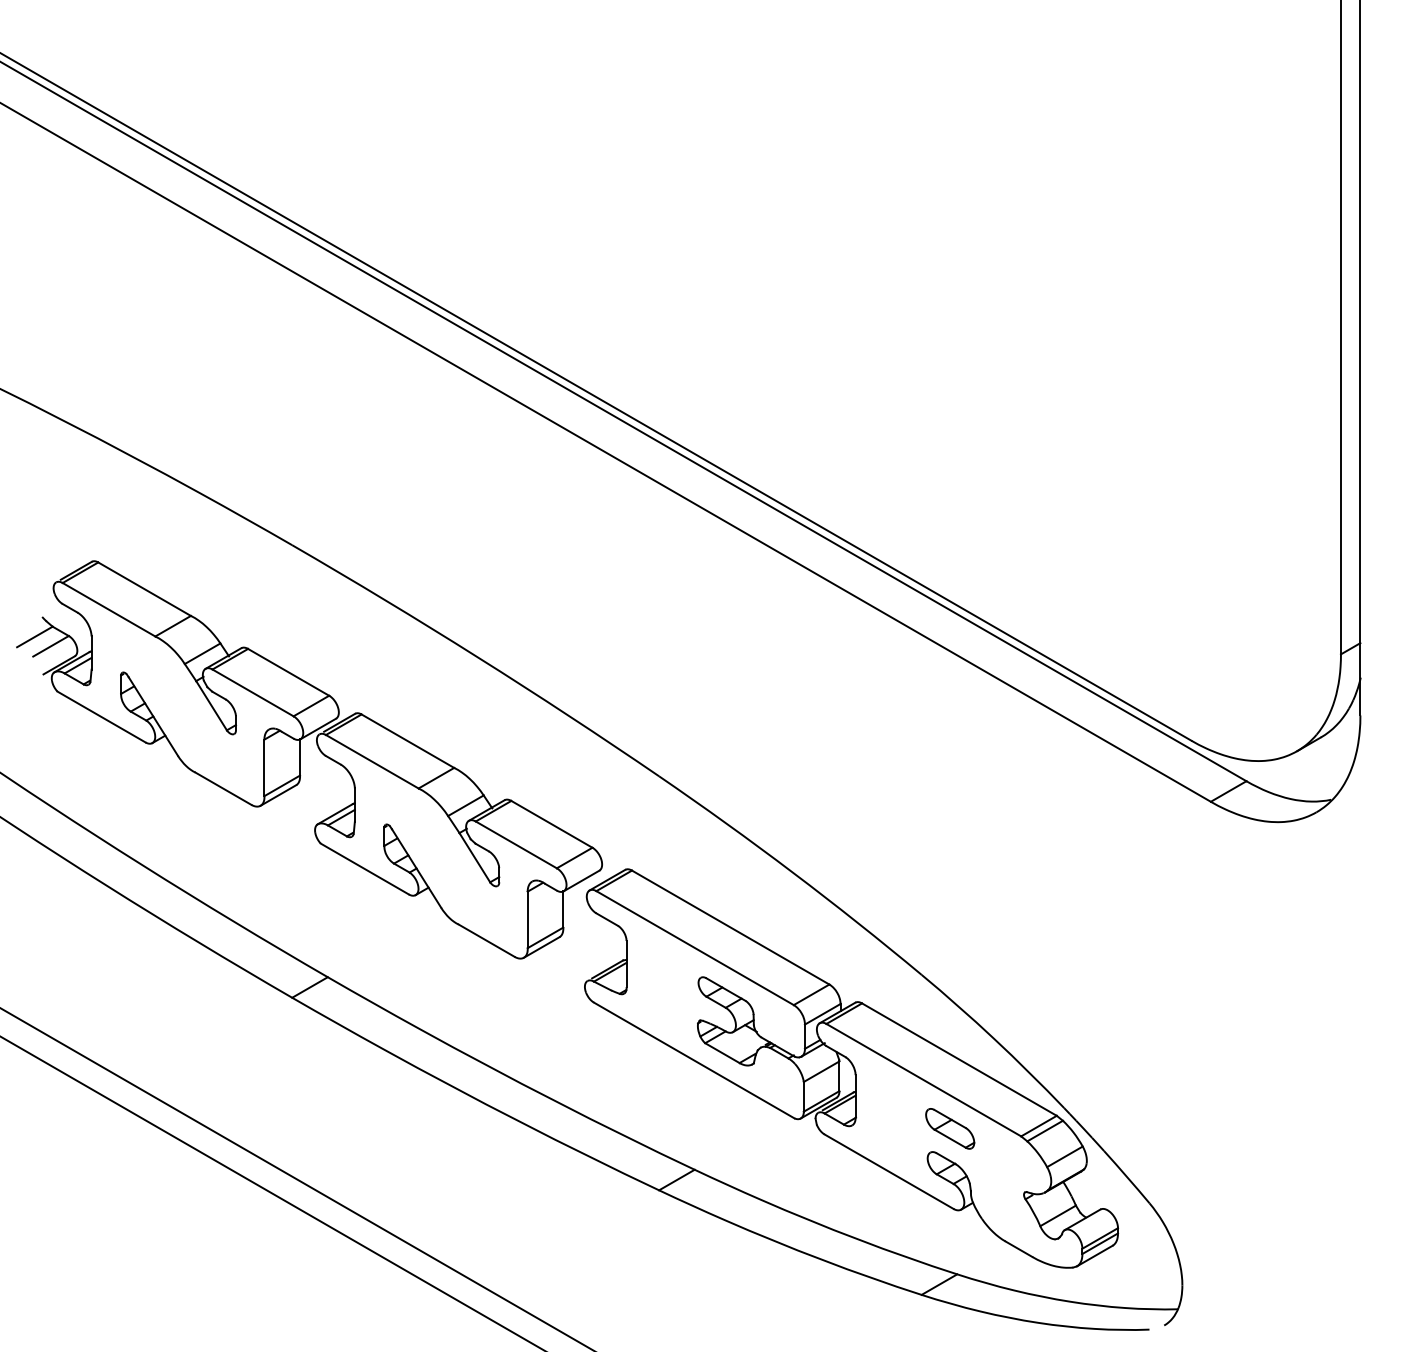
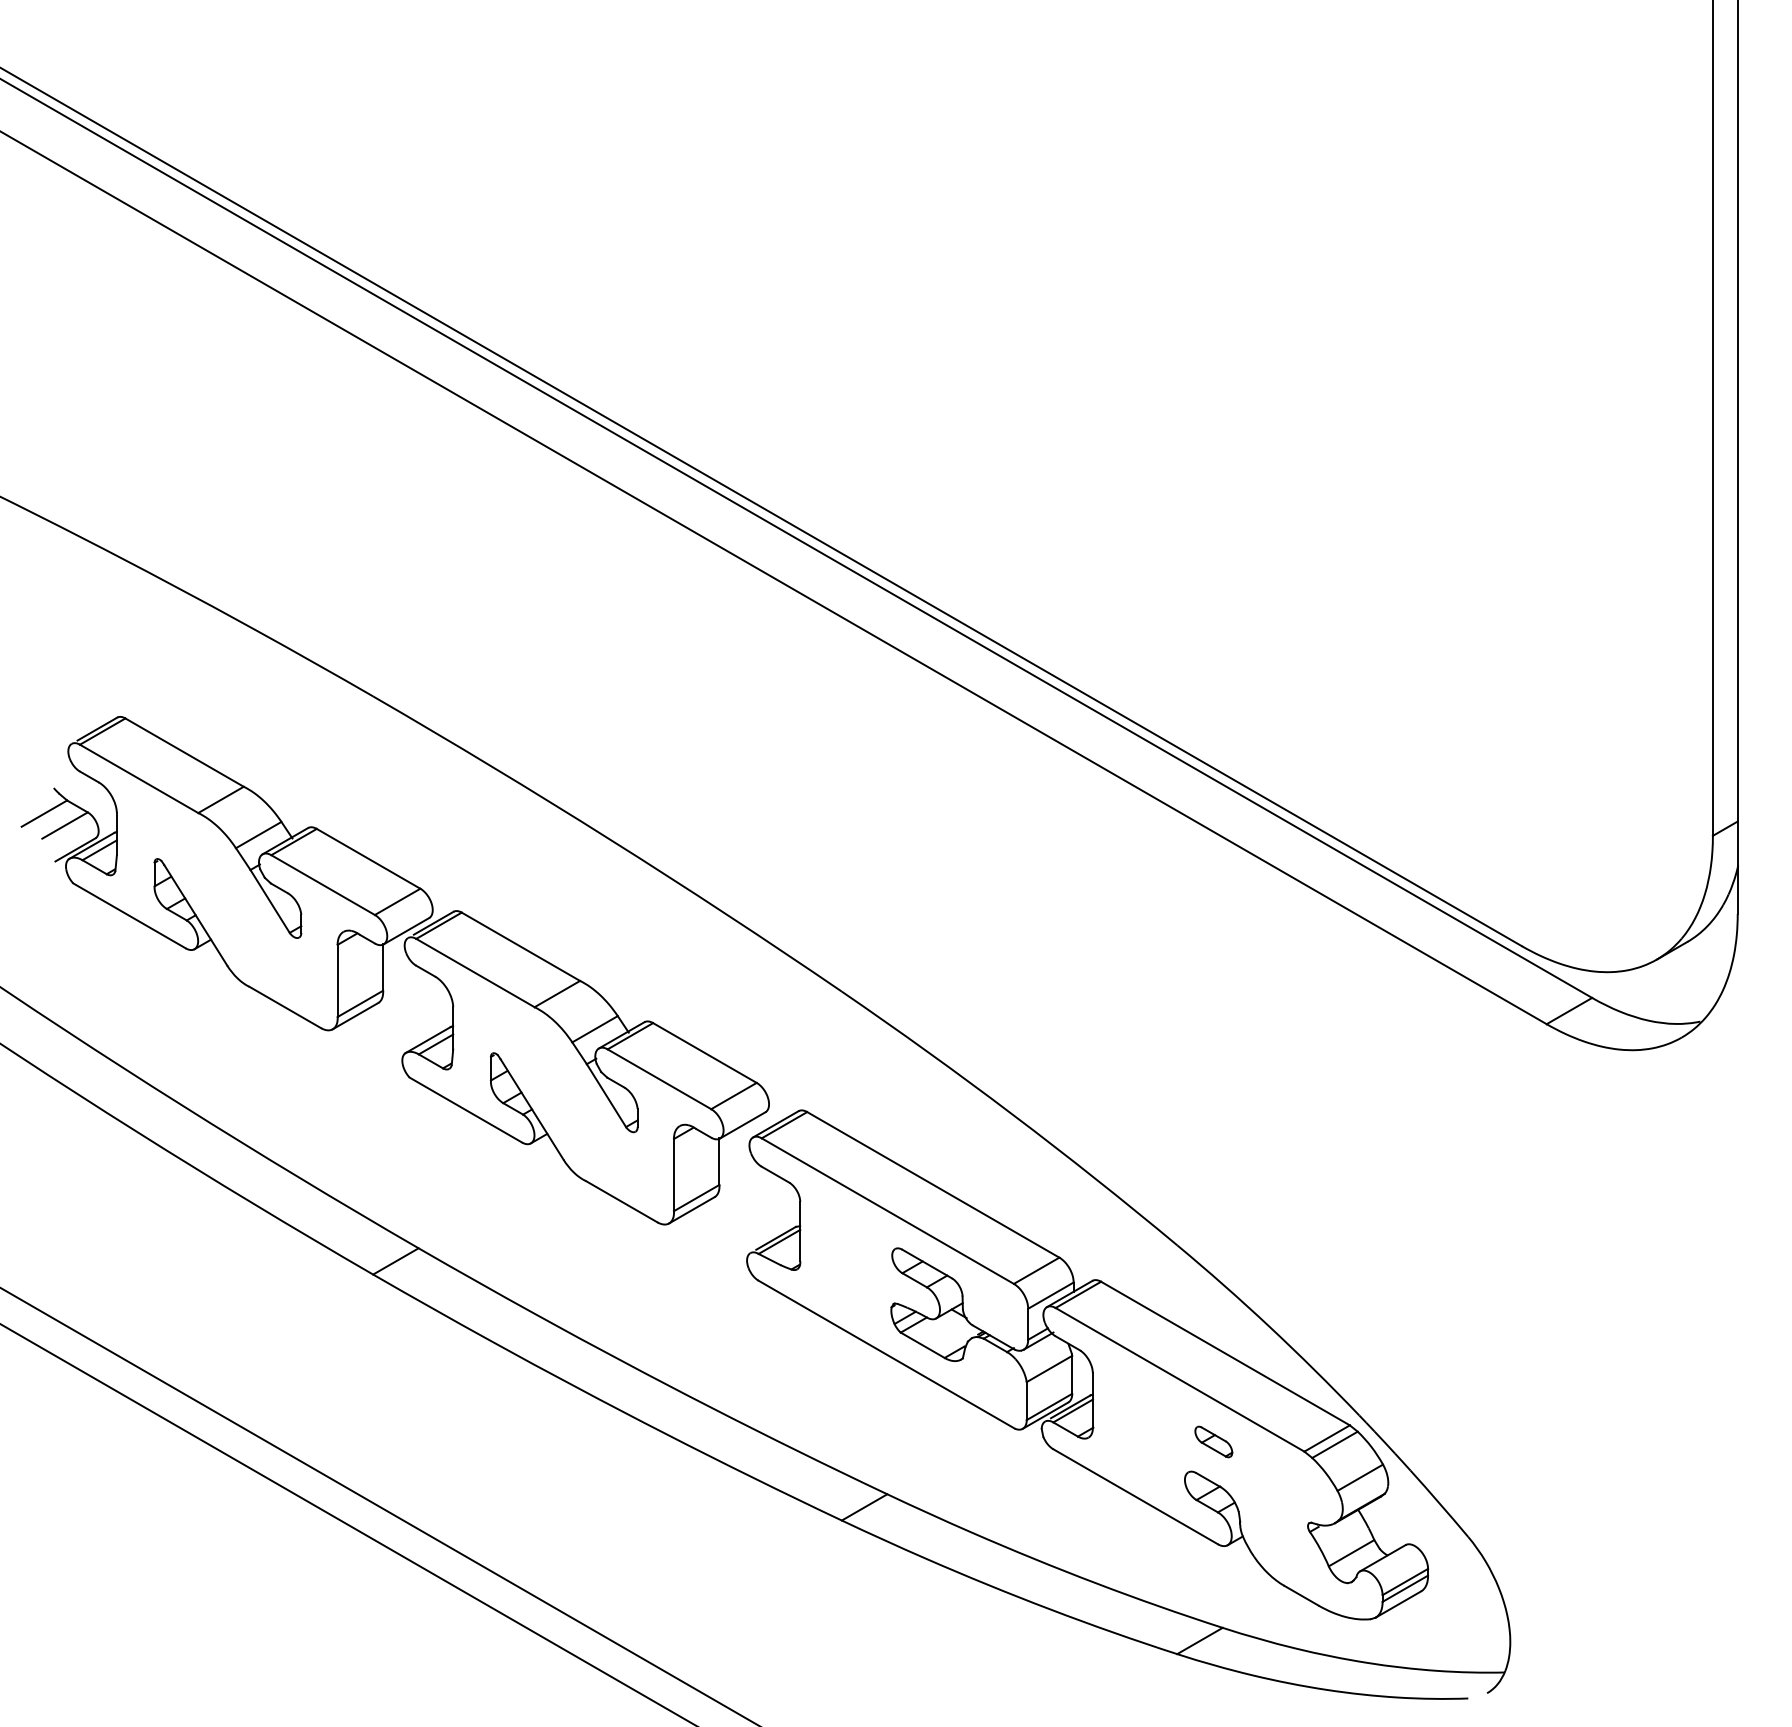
part: (950, 1128) -> (1213, 1441), size x0.6

